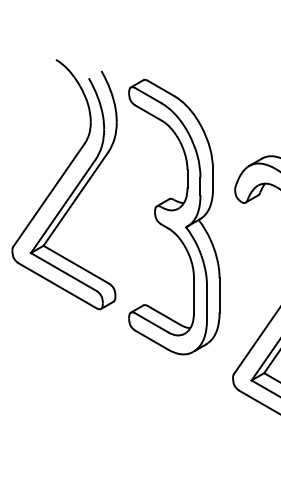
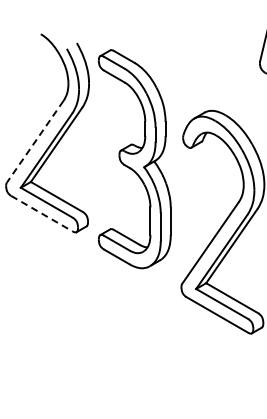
line: (49, 194) -> (35, 141), solid -> dashed
line: (58, 285) -> (42, 213), solid -> dashed

